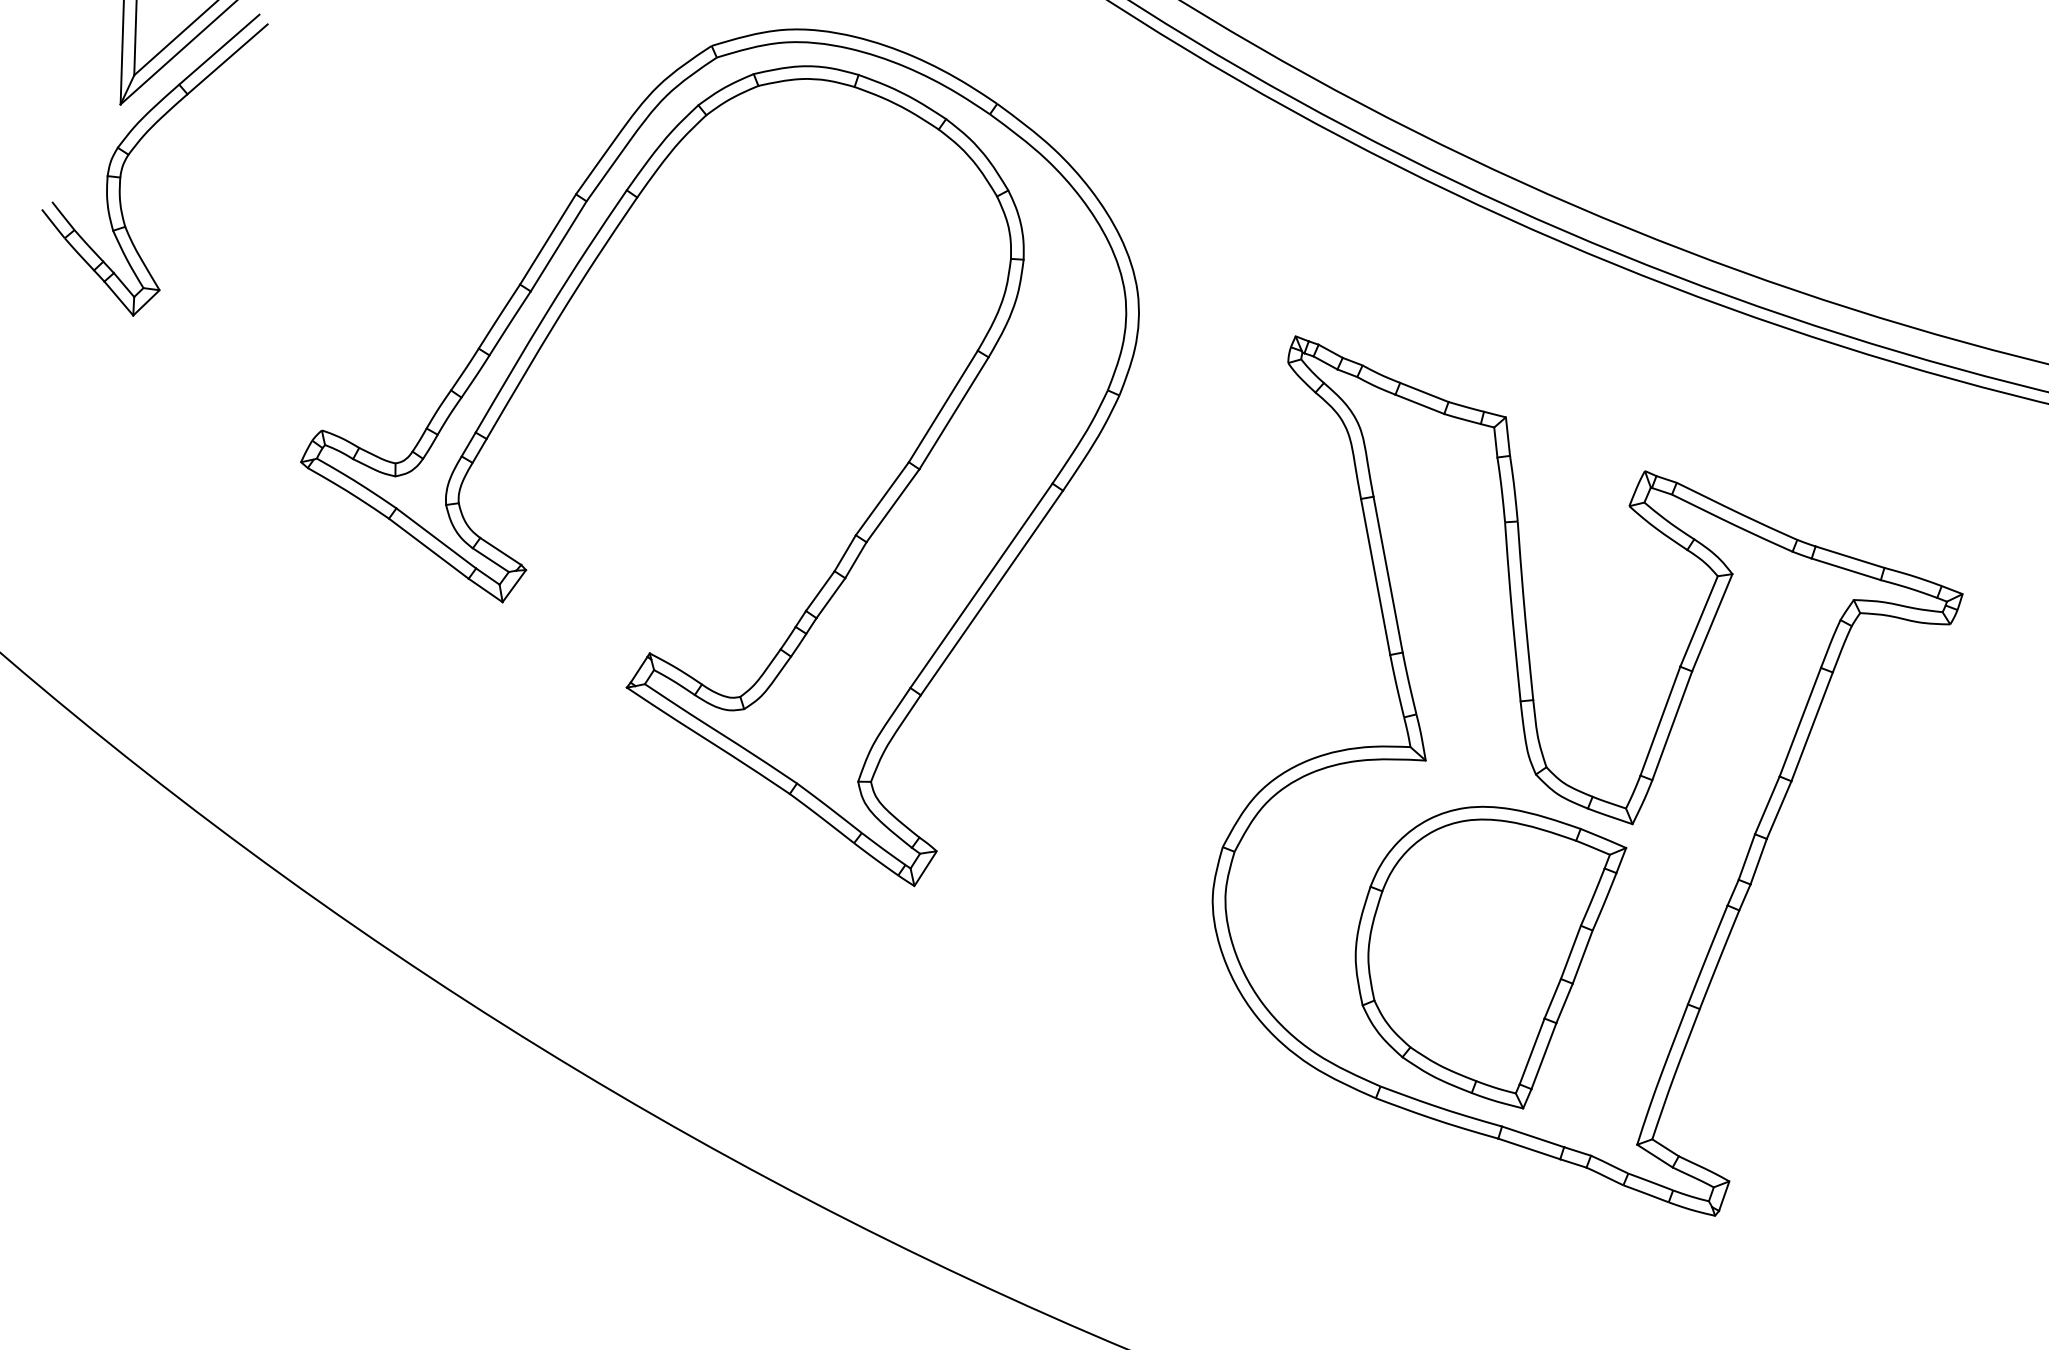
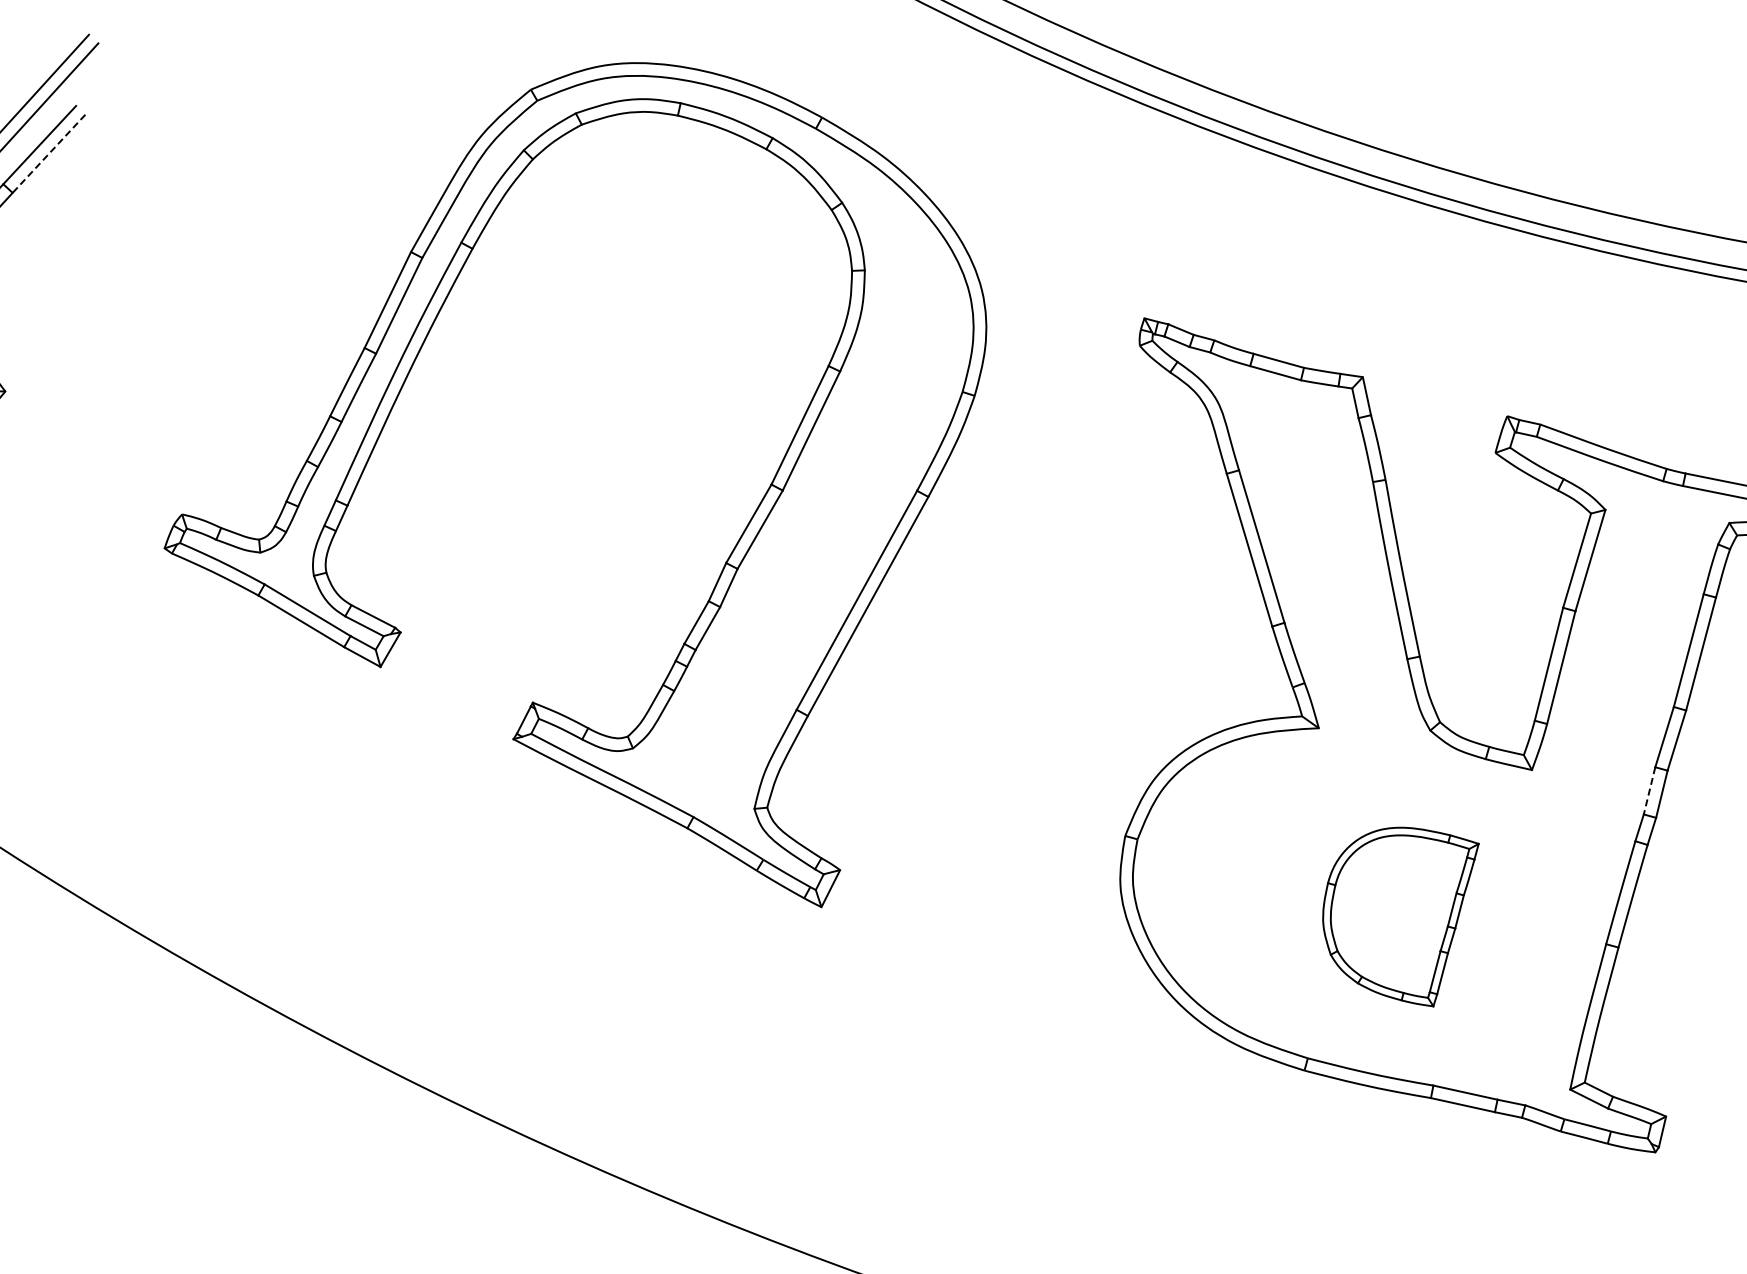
line: (227, 59) -> (48, 154), solid -> dashed
line: (1746, 857) -> (1649, 791), solid -> dashed
part: (1490, 957) -> (1404, 918), size x0.6

